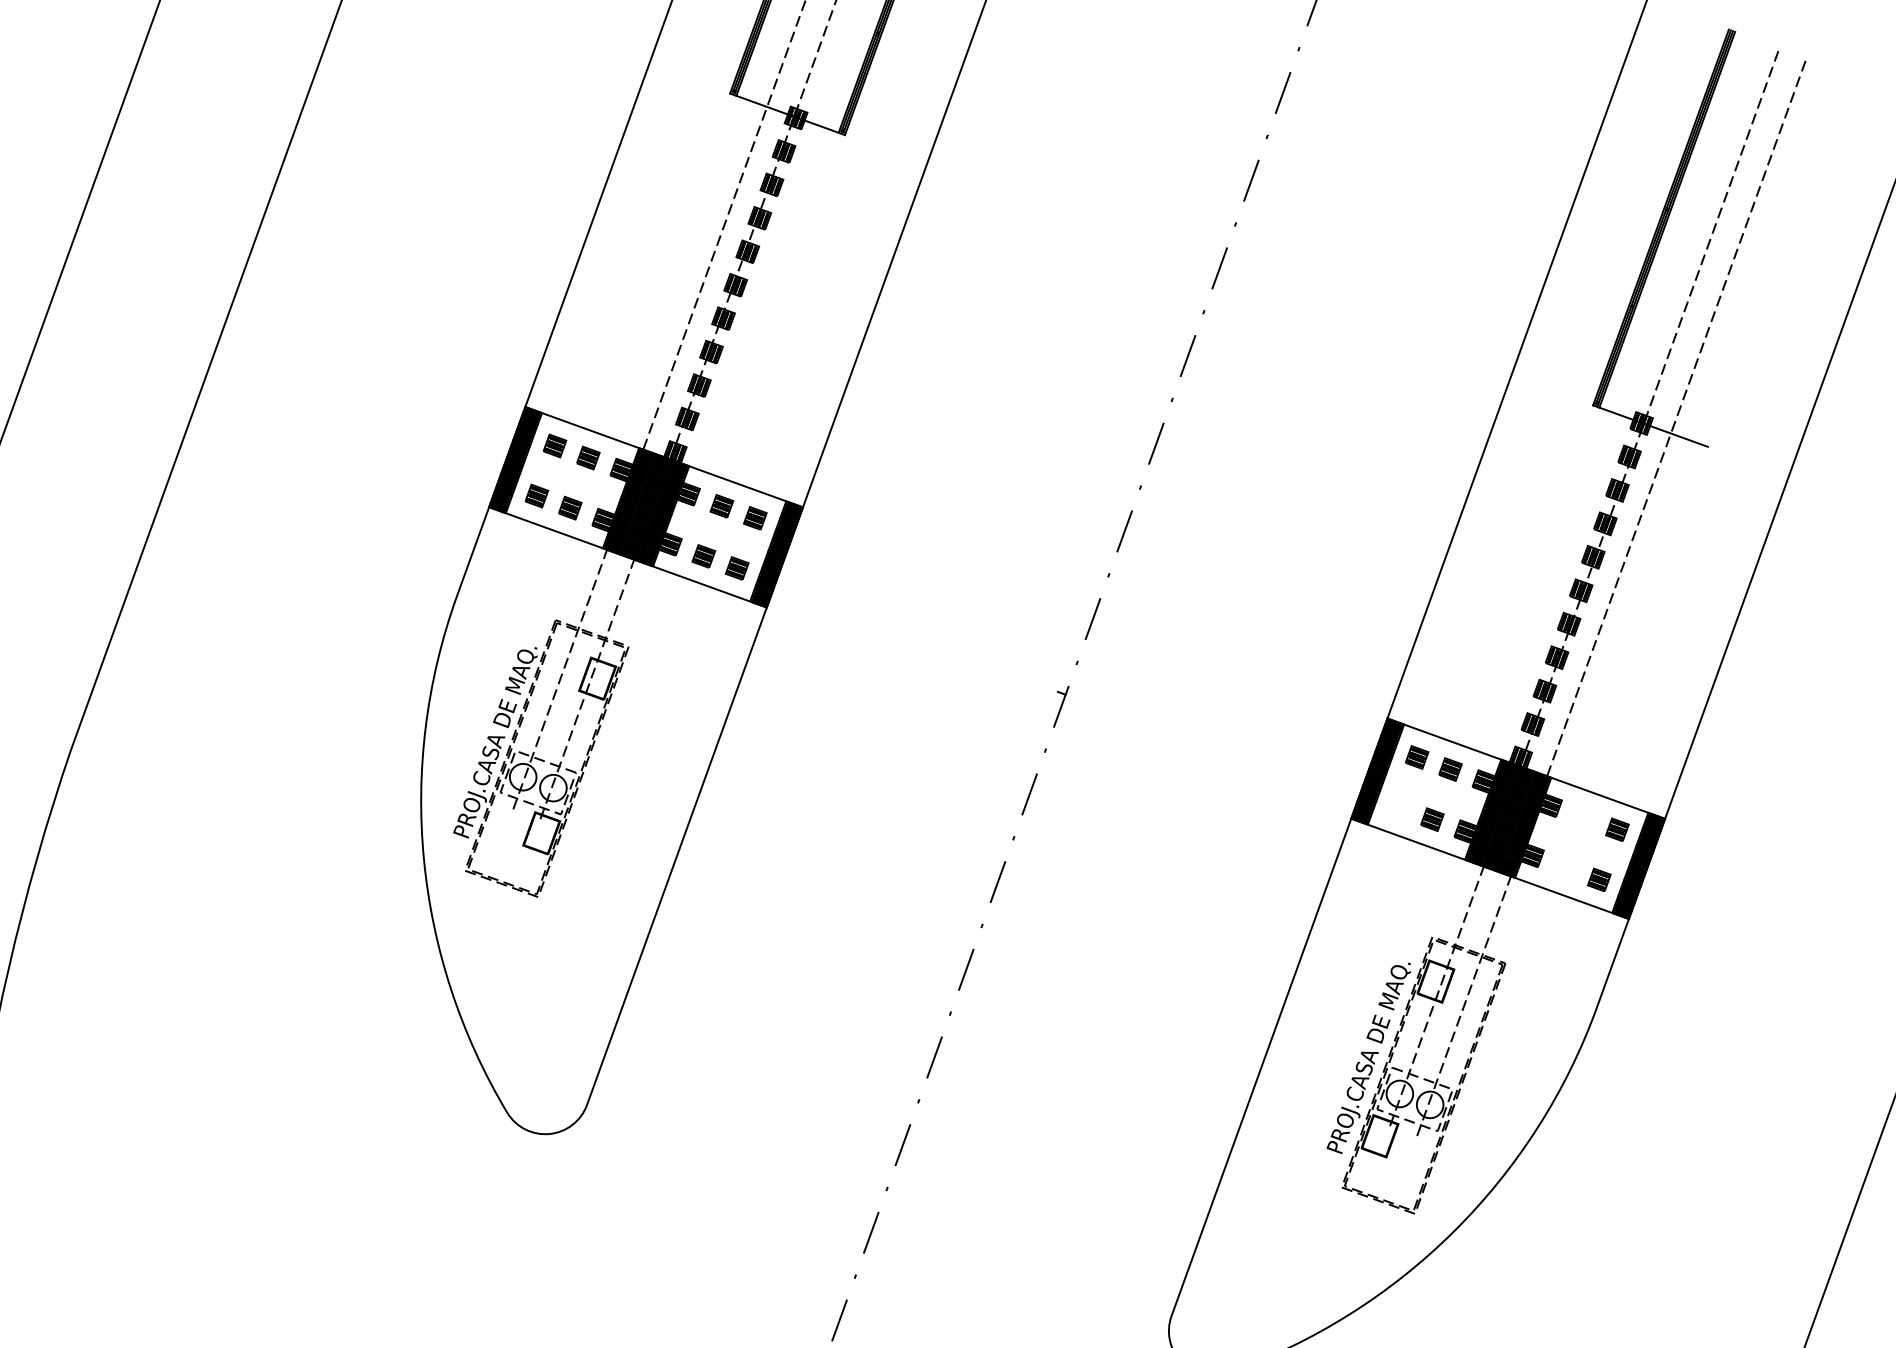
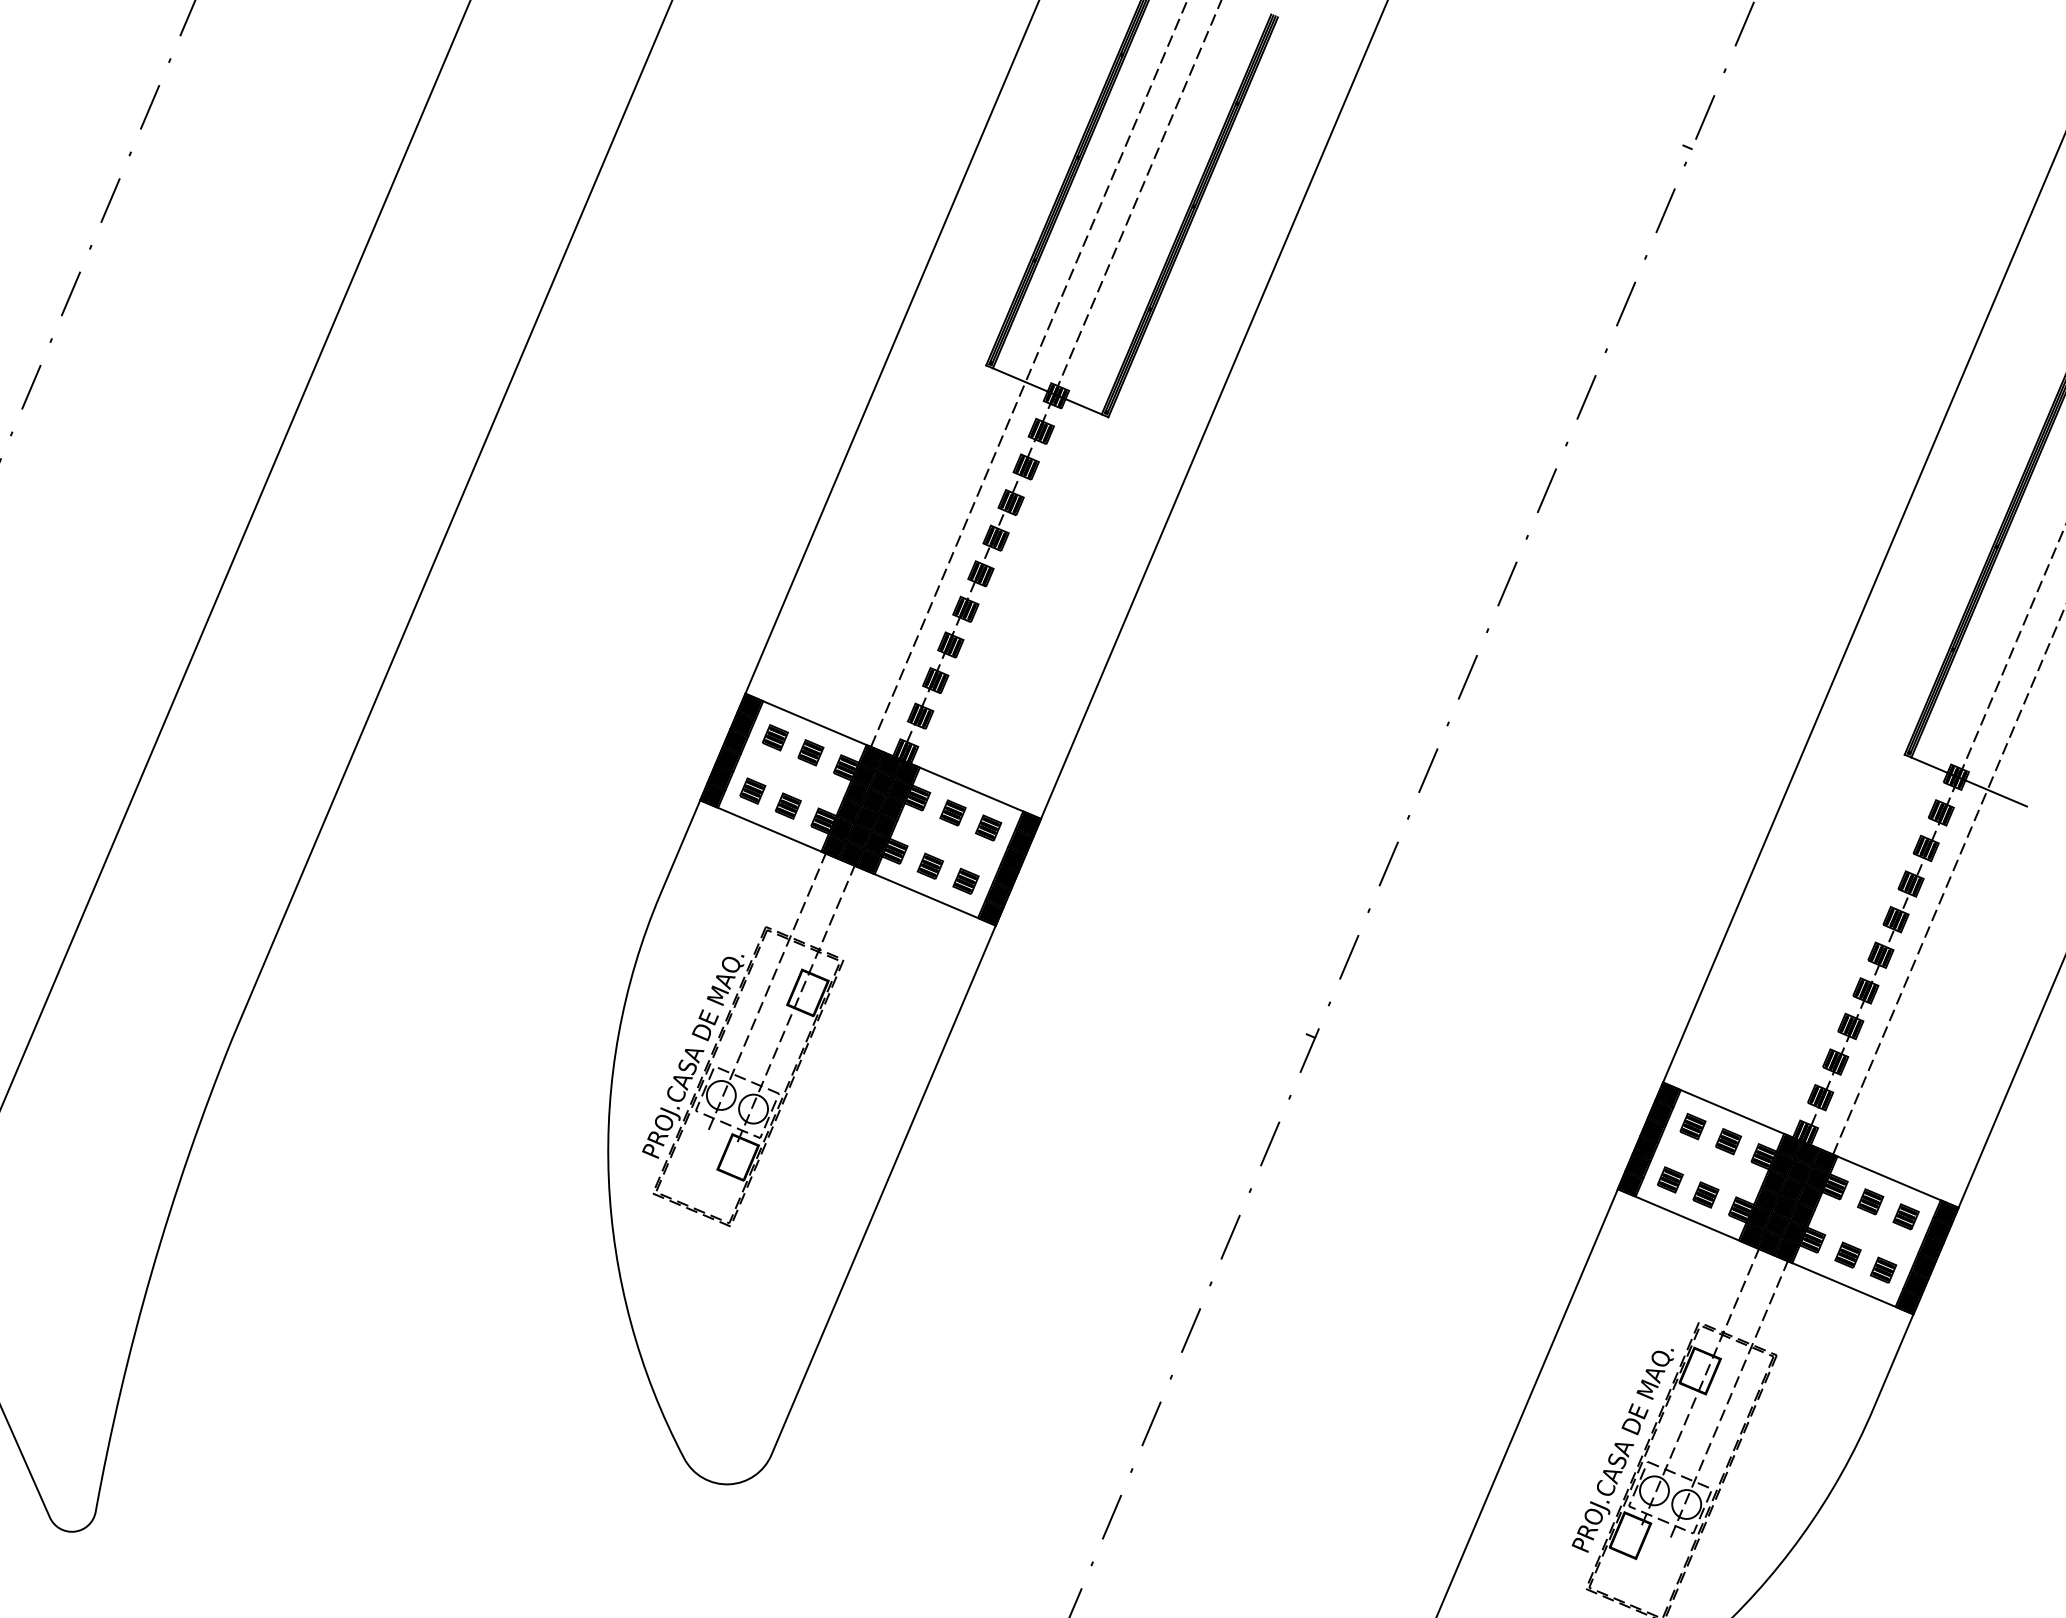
part: (1399, 807) -> (1670, 1179), added
part: (1583, 817) -> (1870, 1201), added
part: (1565, 867) -> (1847, 1254), added

